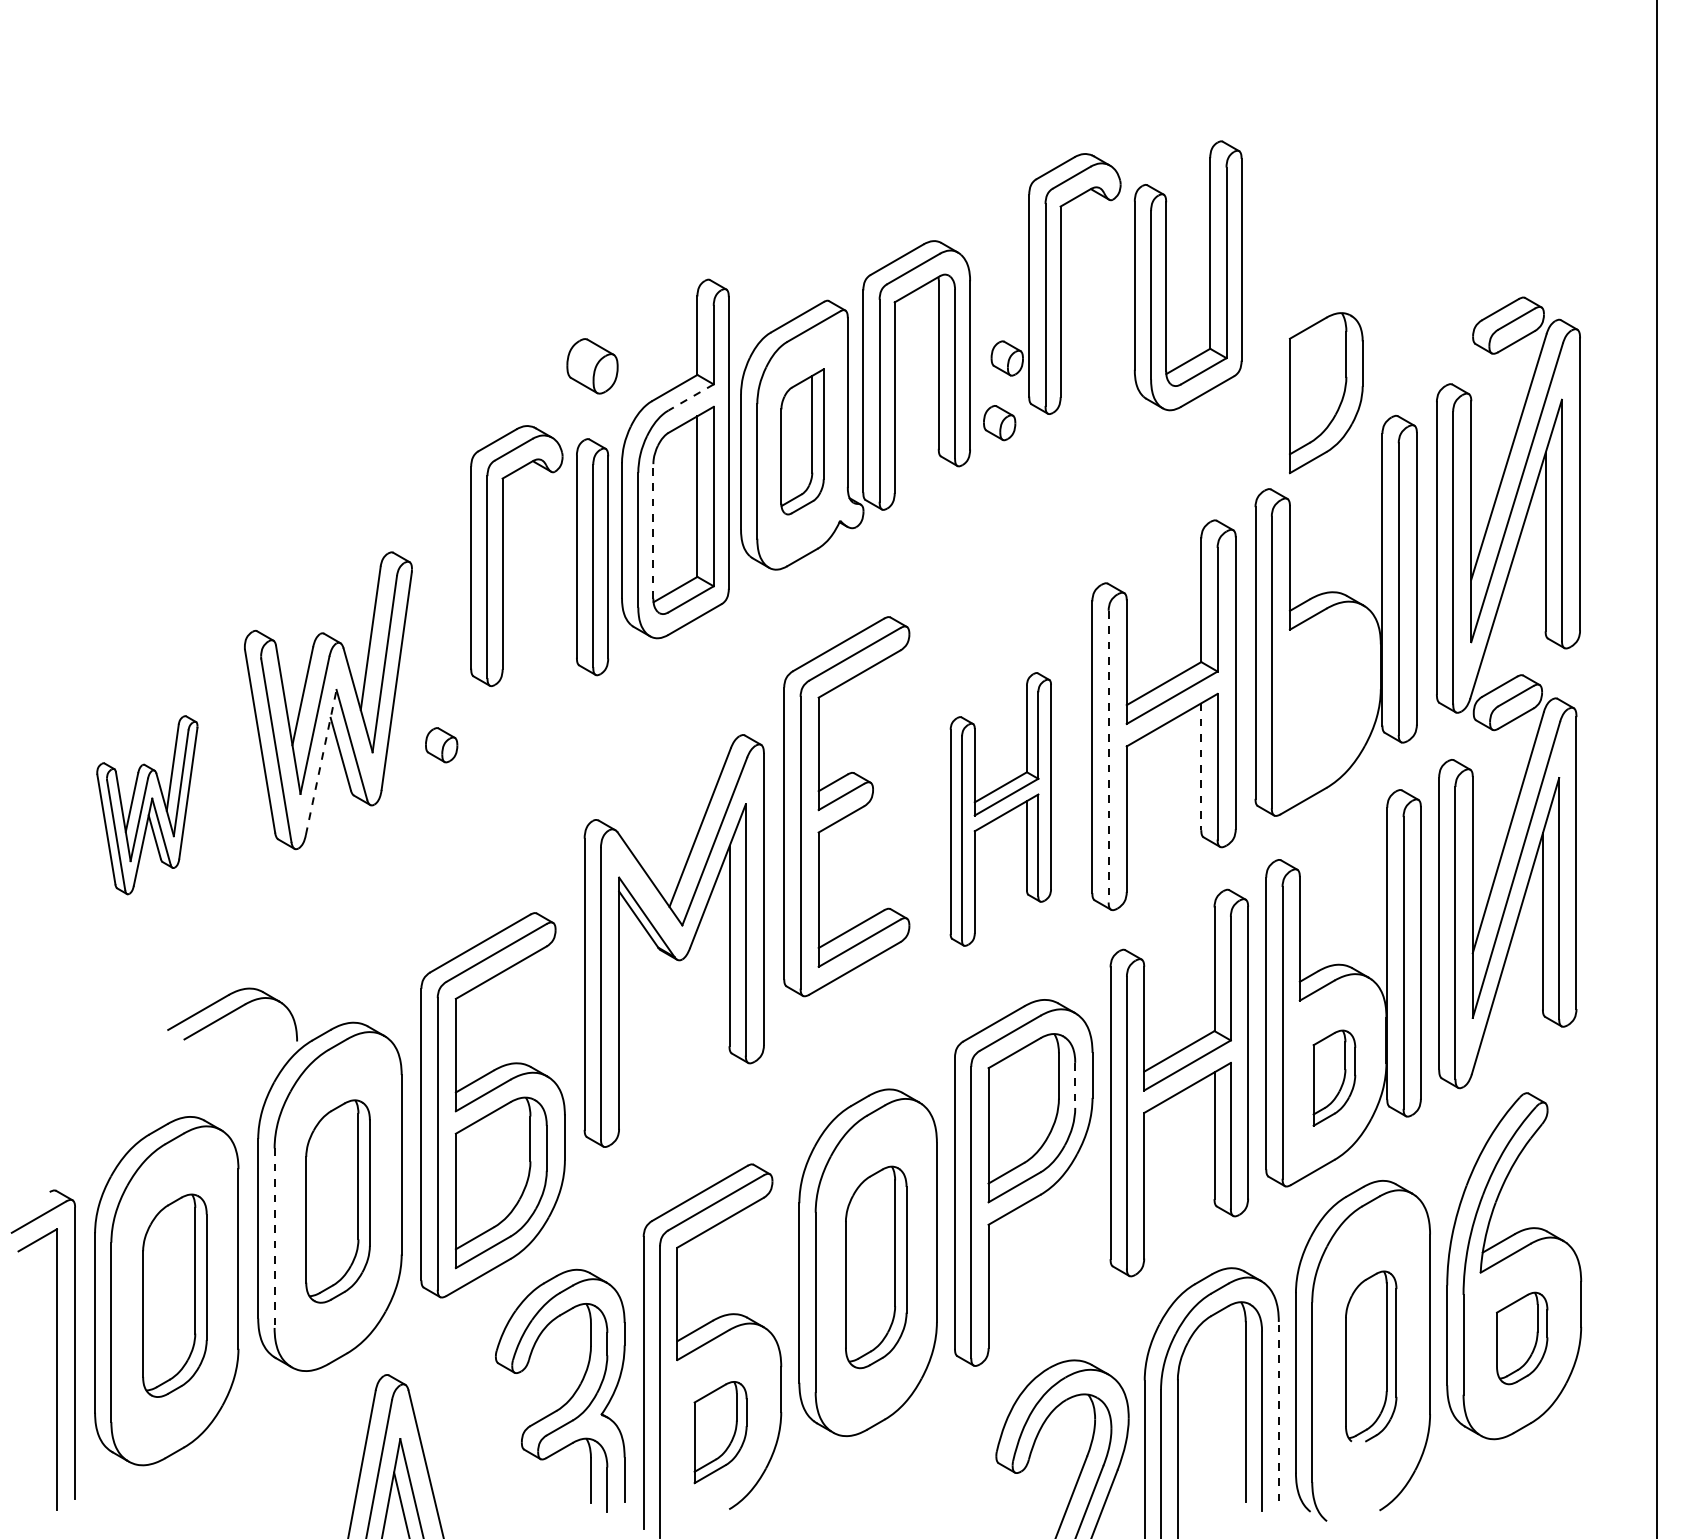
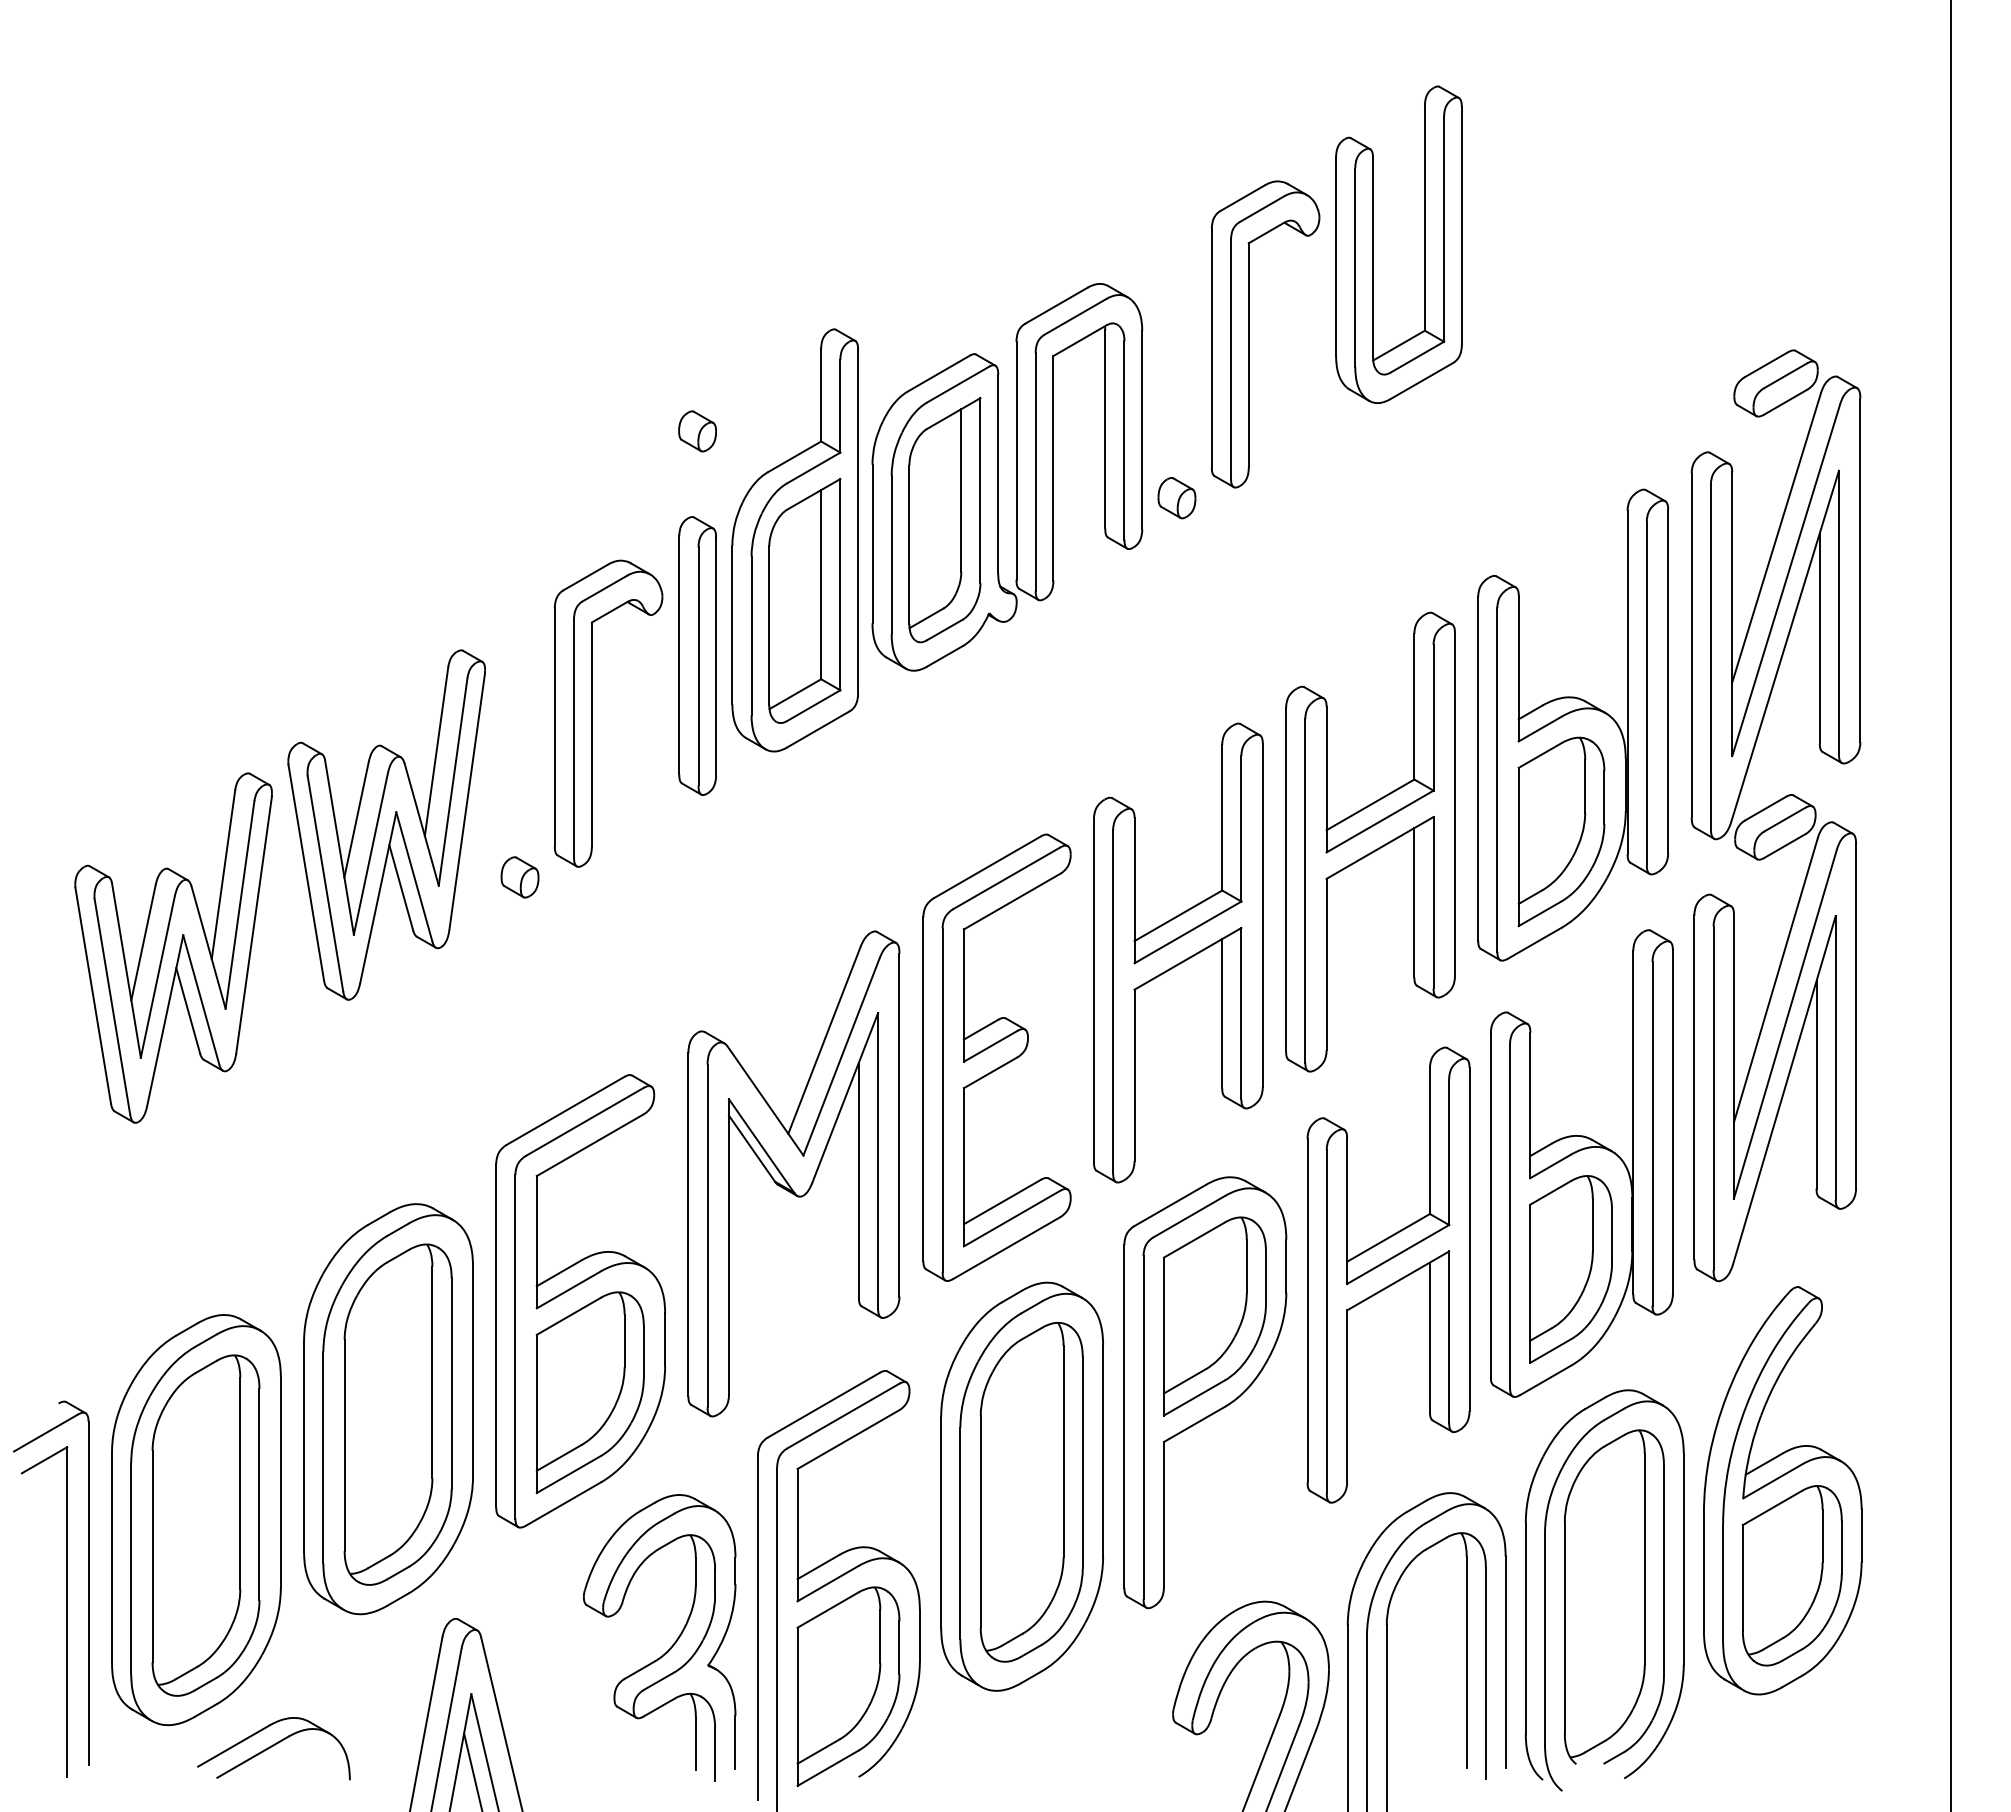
part: (1166, 275) -> (1373, 244), moved
part: (1006, 358) -> (1185, 422), removed
part: (592, 366) -> (697, 431), size x0.62
part: (1326, 392) -> (1561, 831), moved
line: (690, 397) -> (813, 467), dashed -> solid
part: (802, 442) -> (944, 520), size x1.43
line: (653, 531) -> (769, 625), dashed -> solid
part: (503, 555) -> (592, 713), moved
line: (1108, 756) -> (1305, 890), dashed -> solid
line: (321, 762) -> (378, 897), dashed -> solid
line: (1201, 766) -> (1414, 902), dashed -> solid
part: (147, 804) -> (173, 947), size x1.67
part: (846, 806) -> (996, 1057), moved
part: (1000, 808) -> (1178, 952), size x1.43
part: (673, 940) -> (793, 1173), moved
part: (232, 1014) -> (273, 1748), moved
part: (1333, 1078) -> (1570, 1269), size x1.67
line: (1074, 1085) -> (1265, 1277), dashed -> solid
part: (337, 1201) -> (397, 1414), size x1.43
line: (274, 1237) -> (323, 1457), dashed -> solid
part: (876, 1266) -> (1031, 1491), size x1.43
part: (174, 1295) -> (205, 1525), size x1.43
part: (1521, 1338) -> (1791, 1575), size x1.67
part: (1371, 1356) -> (1614, 1596), size x1.67
line: (1278, 1412) -> (1505, 1662), dashed -> solid
part: (720, 1432) -> (848, 1686), size x1.67

